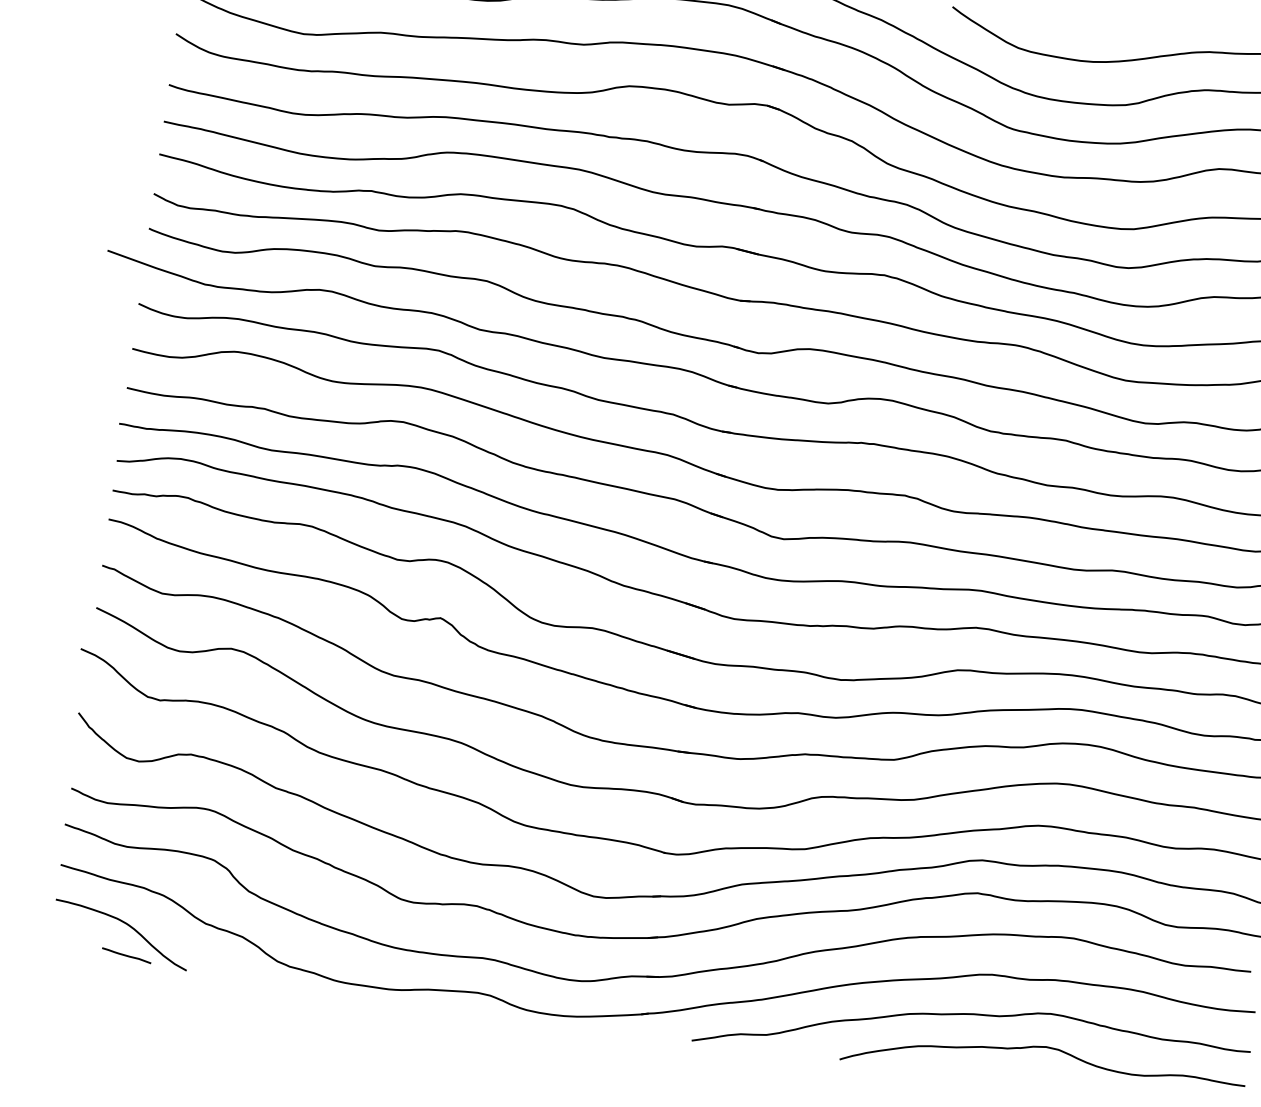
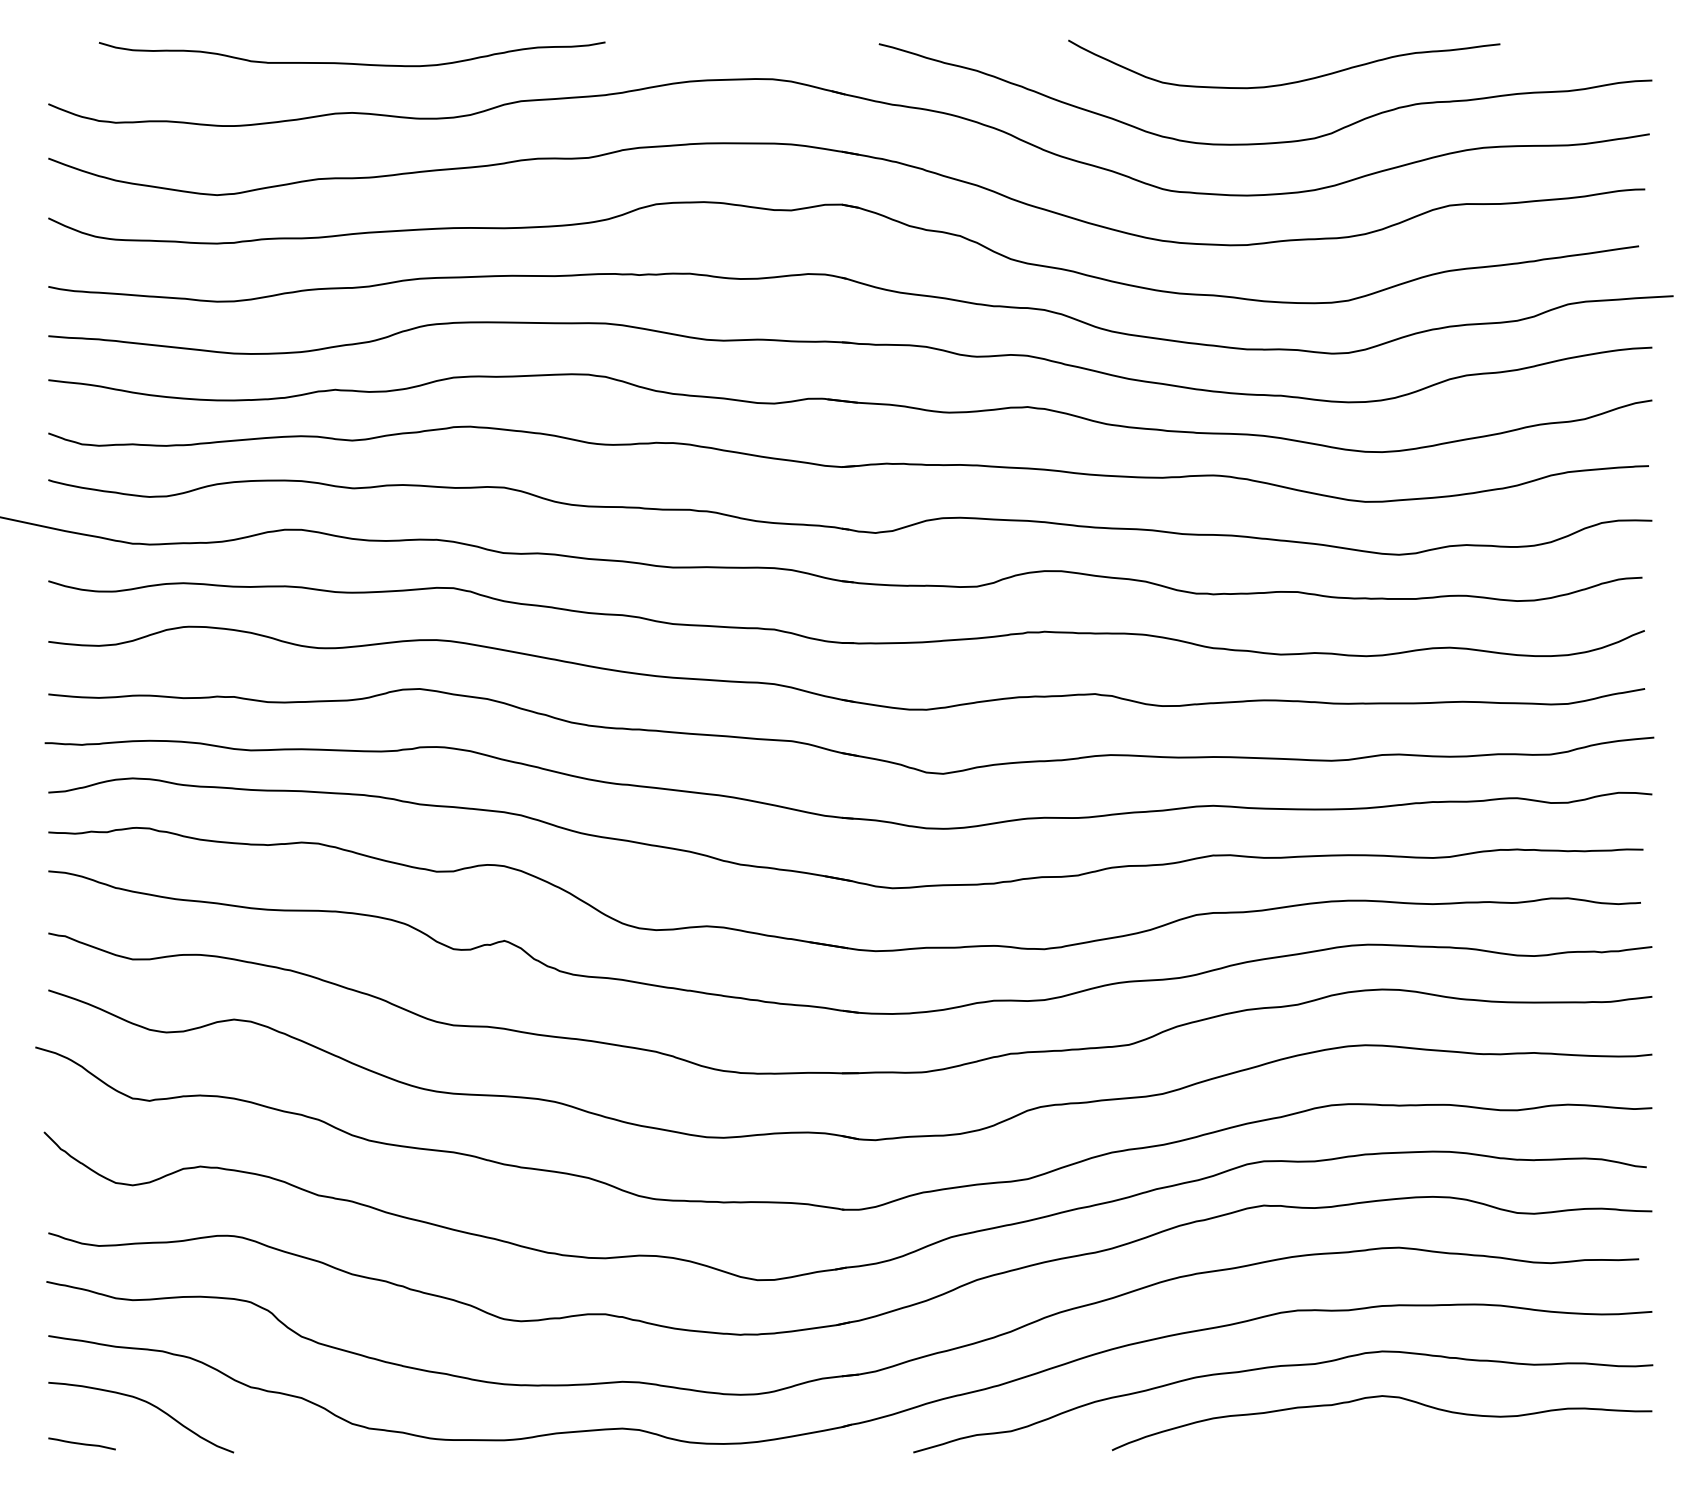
line: (126, 955) -> (81, 1443), moved

